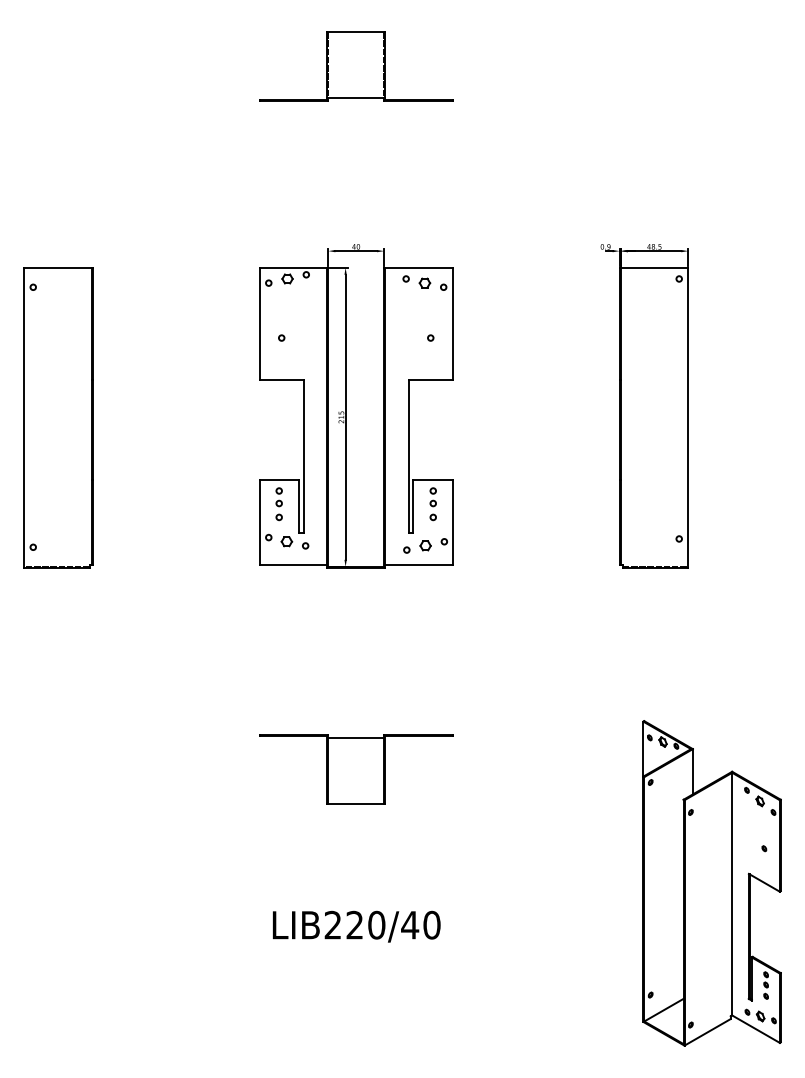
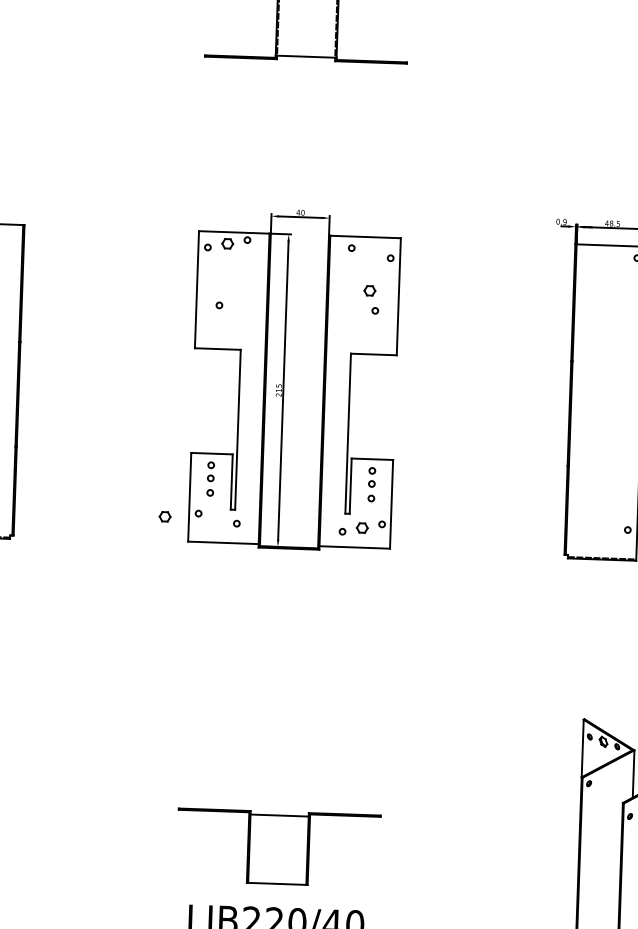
part: (424, 282) -> (369, 290), moved
part: (286, 541) -> (164, 516), moved
part: (356, 769) -> (278, 848), moved

